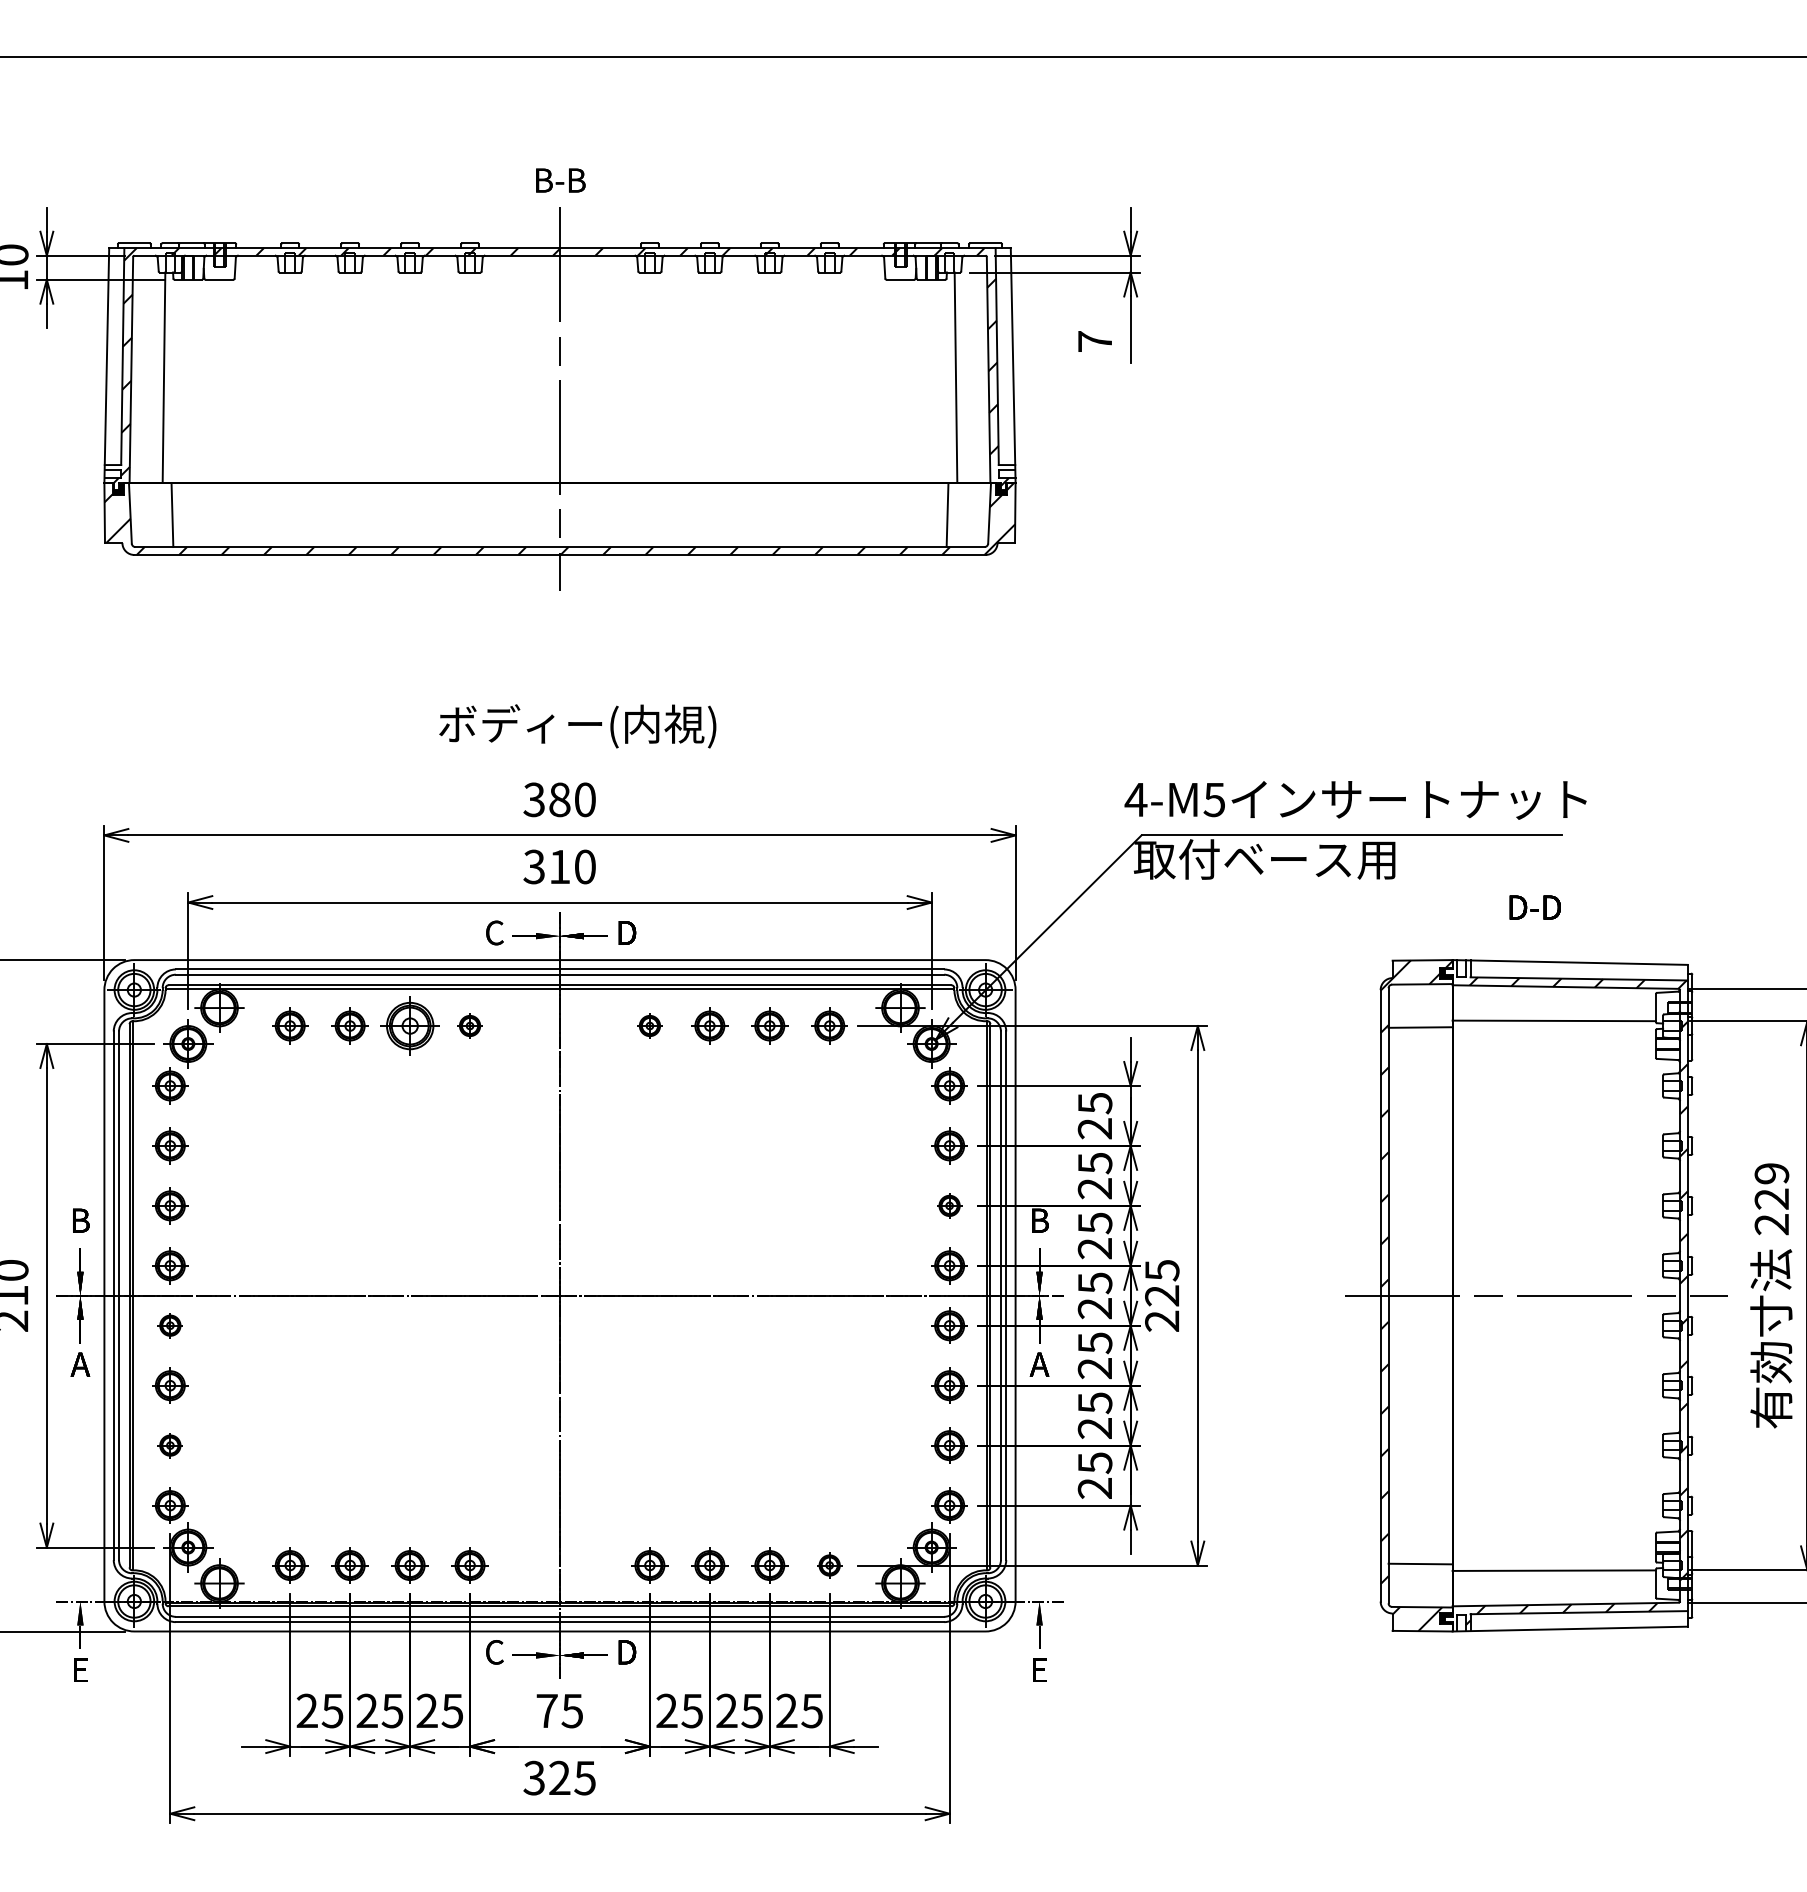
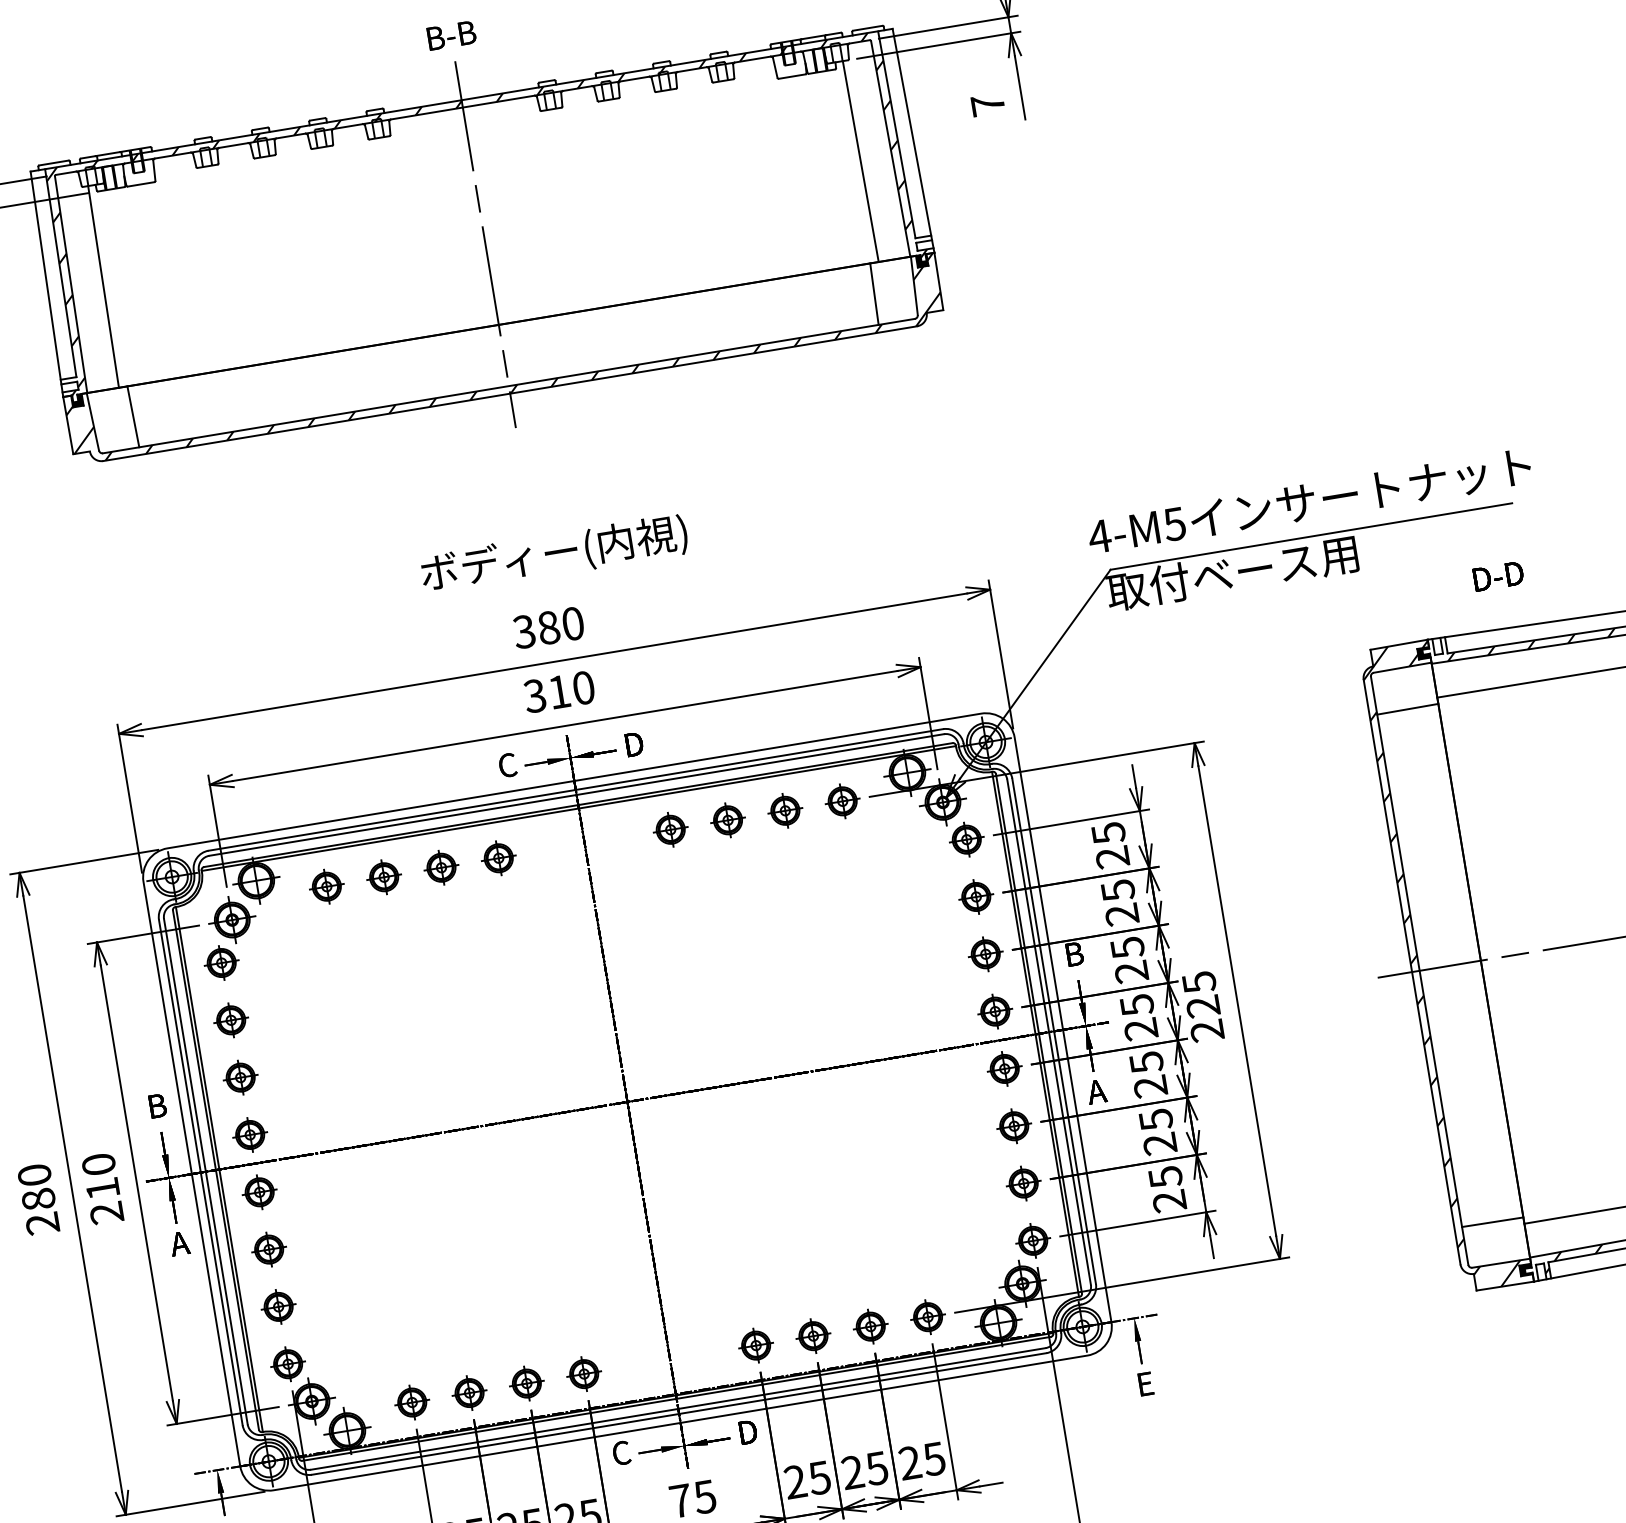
part: (409, 1025) -> (440, 867), size x0.62
part: (469, 1025) -> (498, 857), size x1.43
part: (649, 1025) -> (670, 829), size x1.43
part: (949, 1205) -> (985, 953), size x1.43
part: (170, 1325) -> (259, 1192), size x1.43
part: (170, 1445) -> (278, 1306), size x1.43
part: (829, 1565) -> (927, 1317), size x1.43

